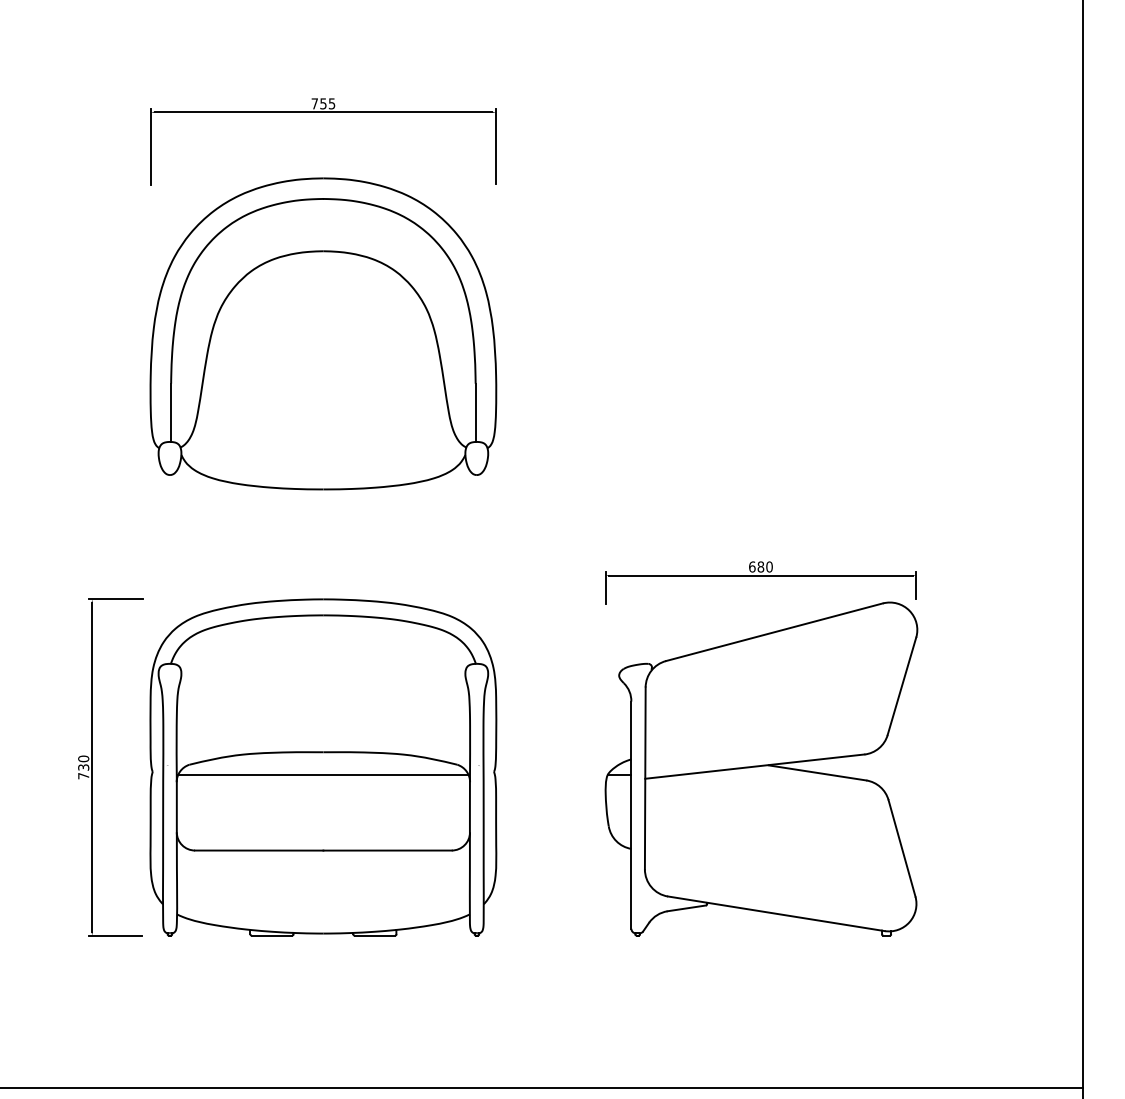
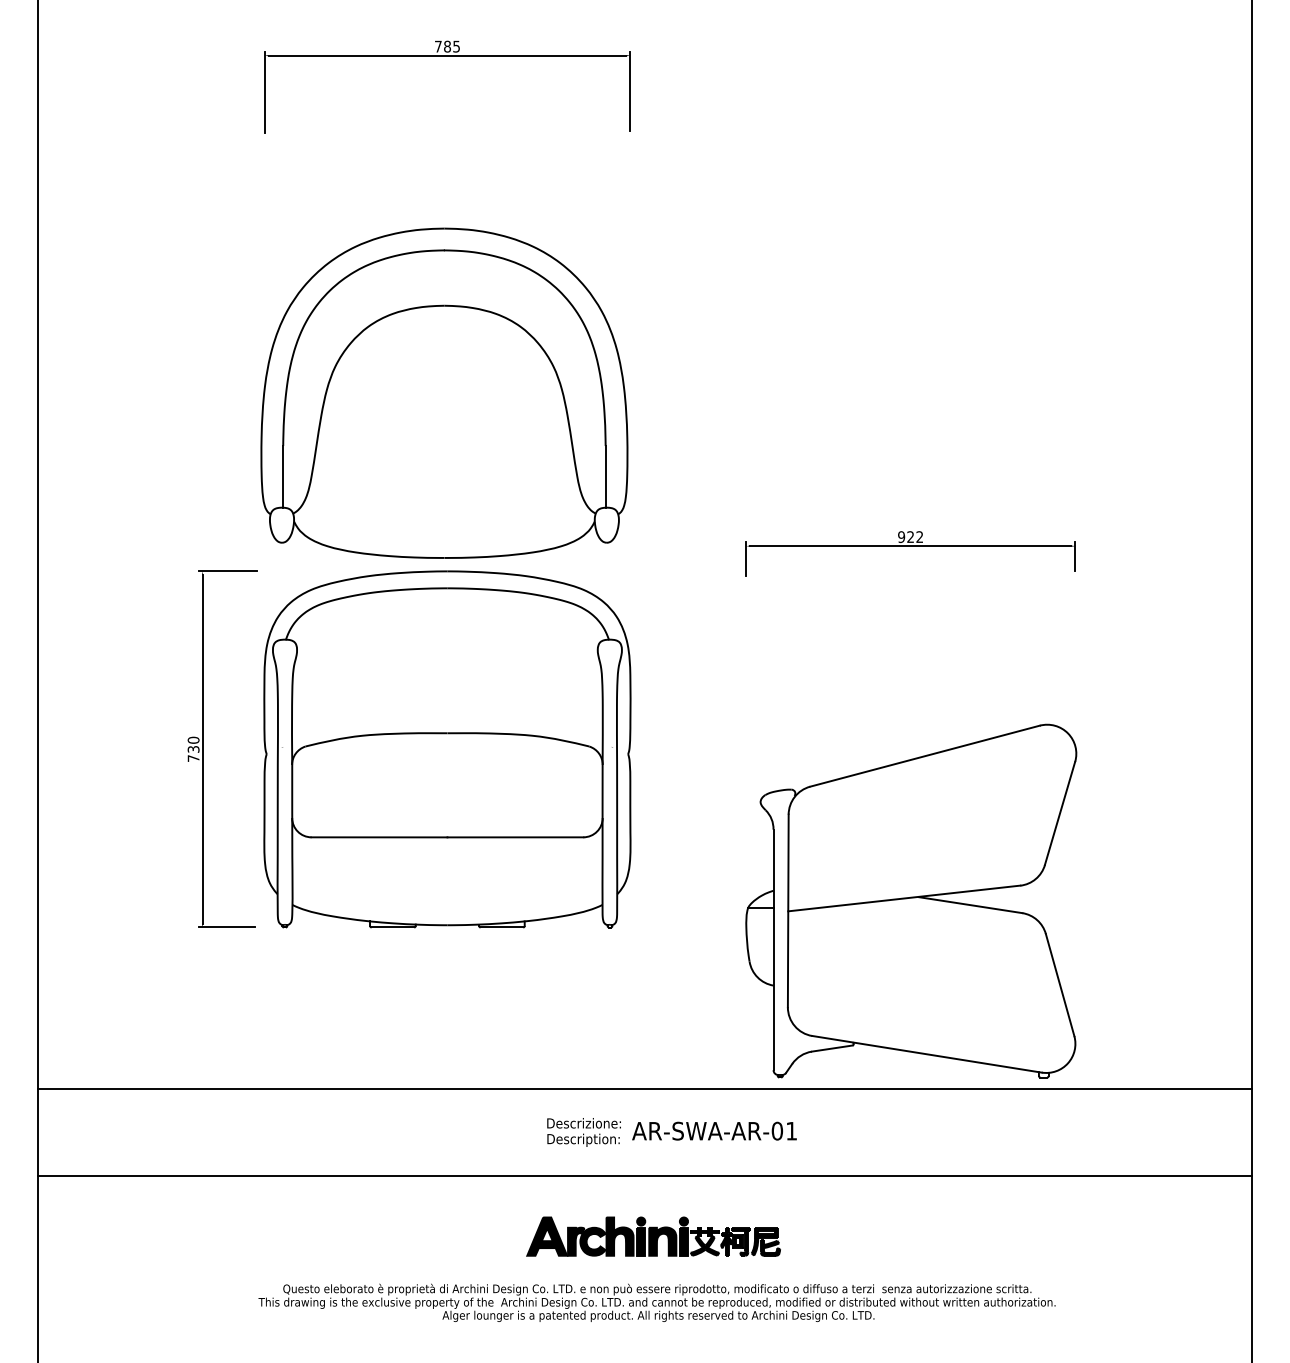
text: (323, 103) -> (447, 46), 755 -> 785
part: (323, 333) -> (444, 392), moved
text: (760, 567) -> (910, 537), 680 -> 922
part: (761, 768) -> (911, 900), moved
line: (323, 775) -> (447, 757), removed

